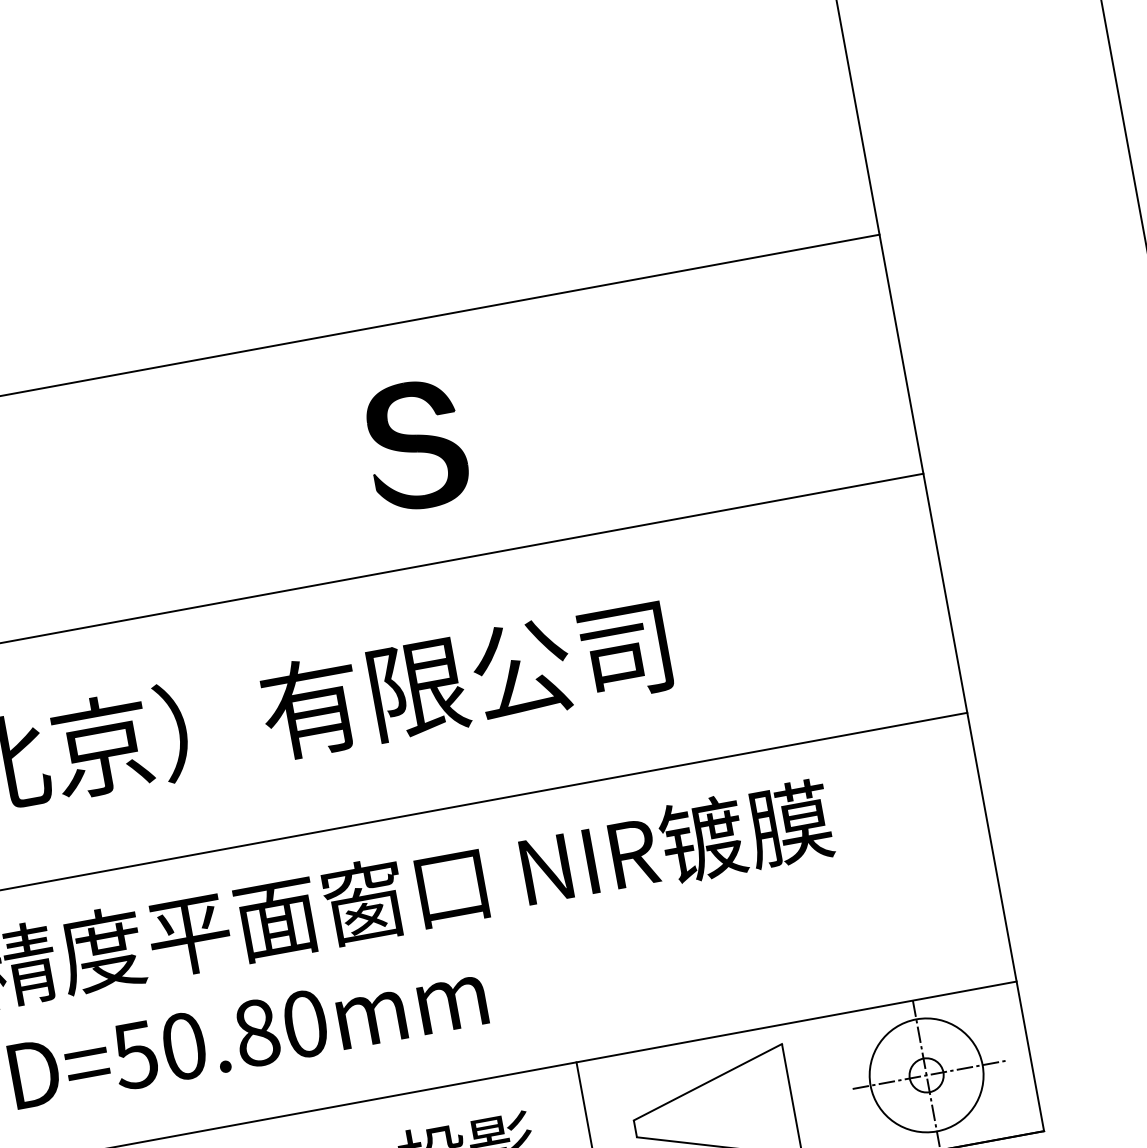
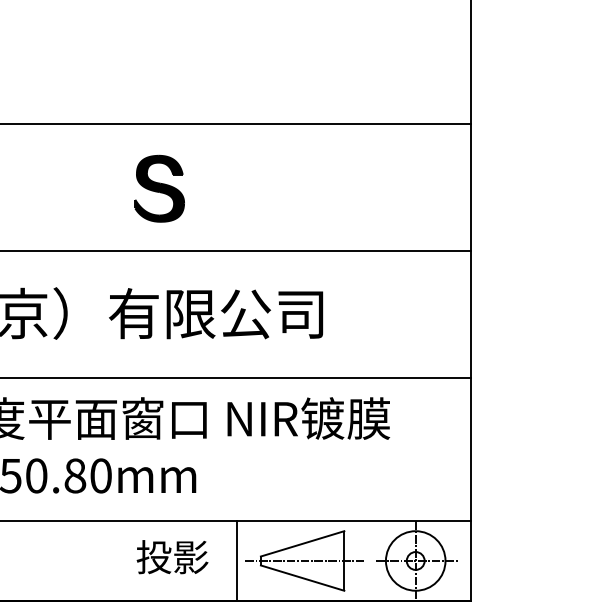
part: (415, 444) -> (159, 188), moved
line: (717, 1112) -> (304, 560), added

